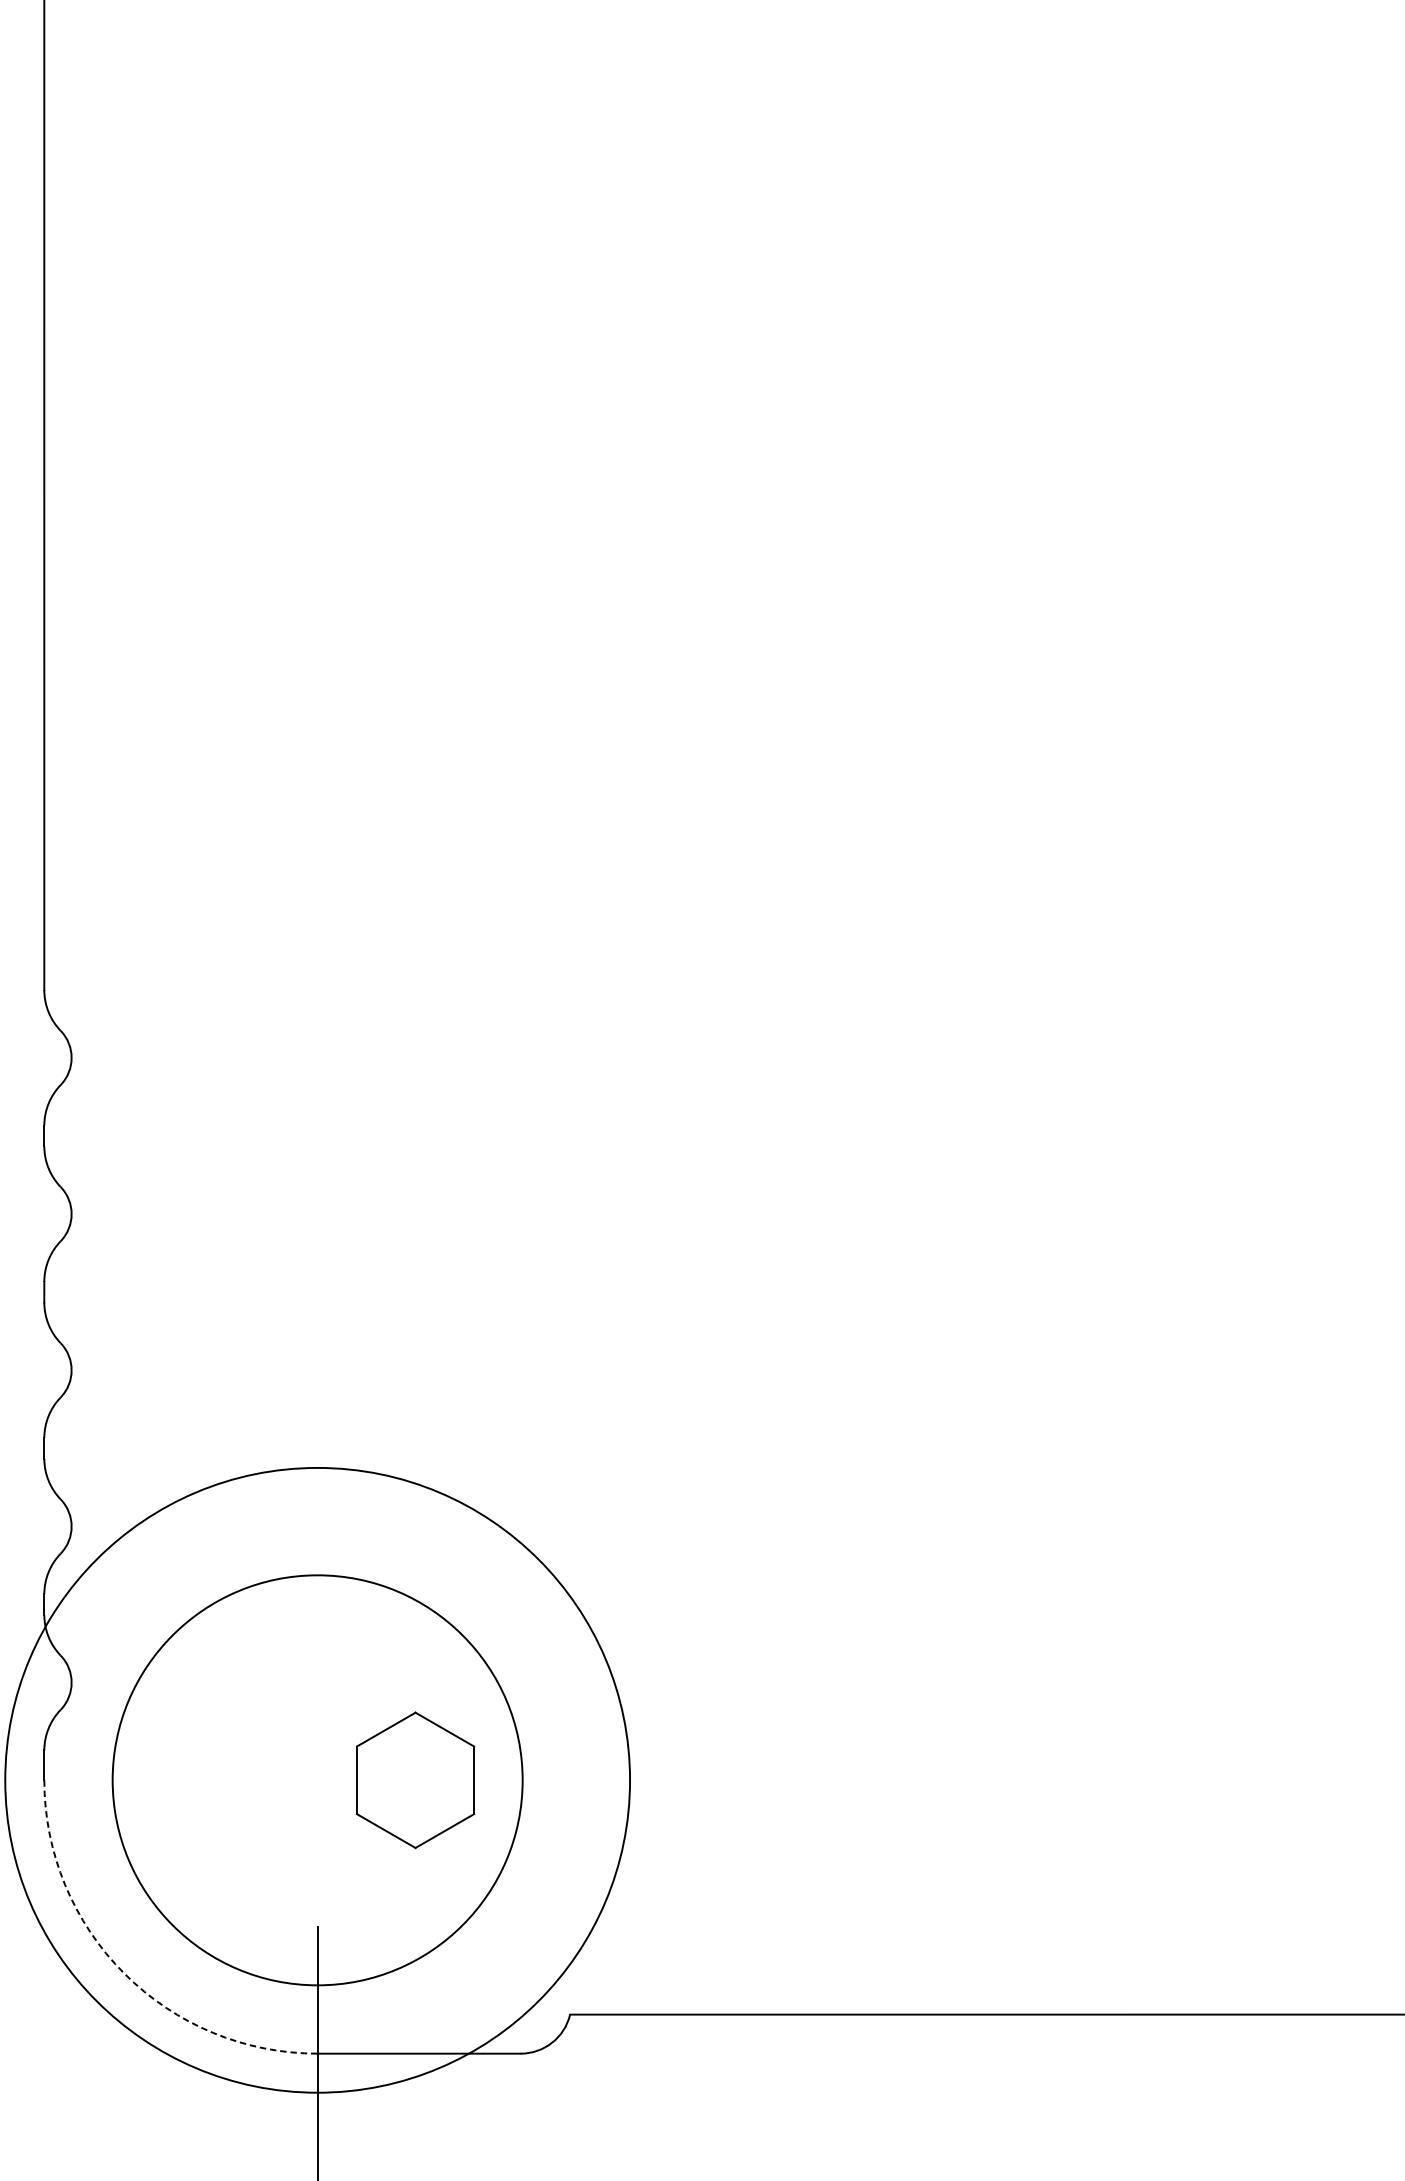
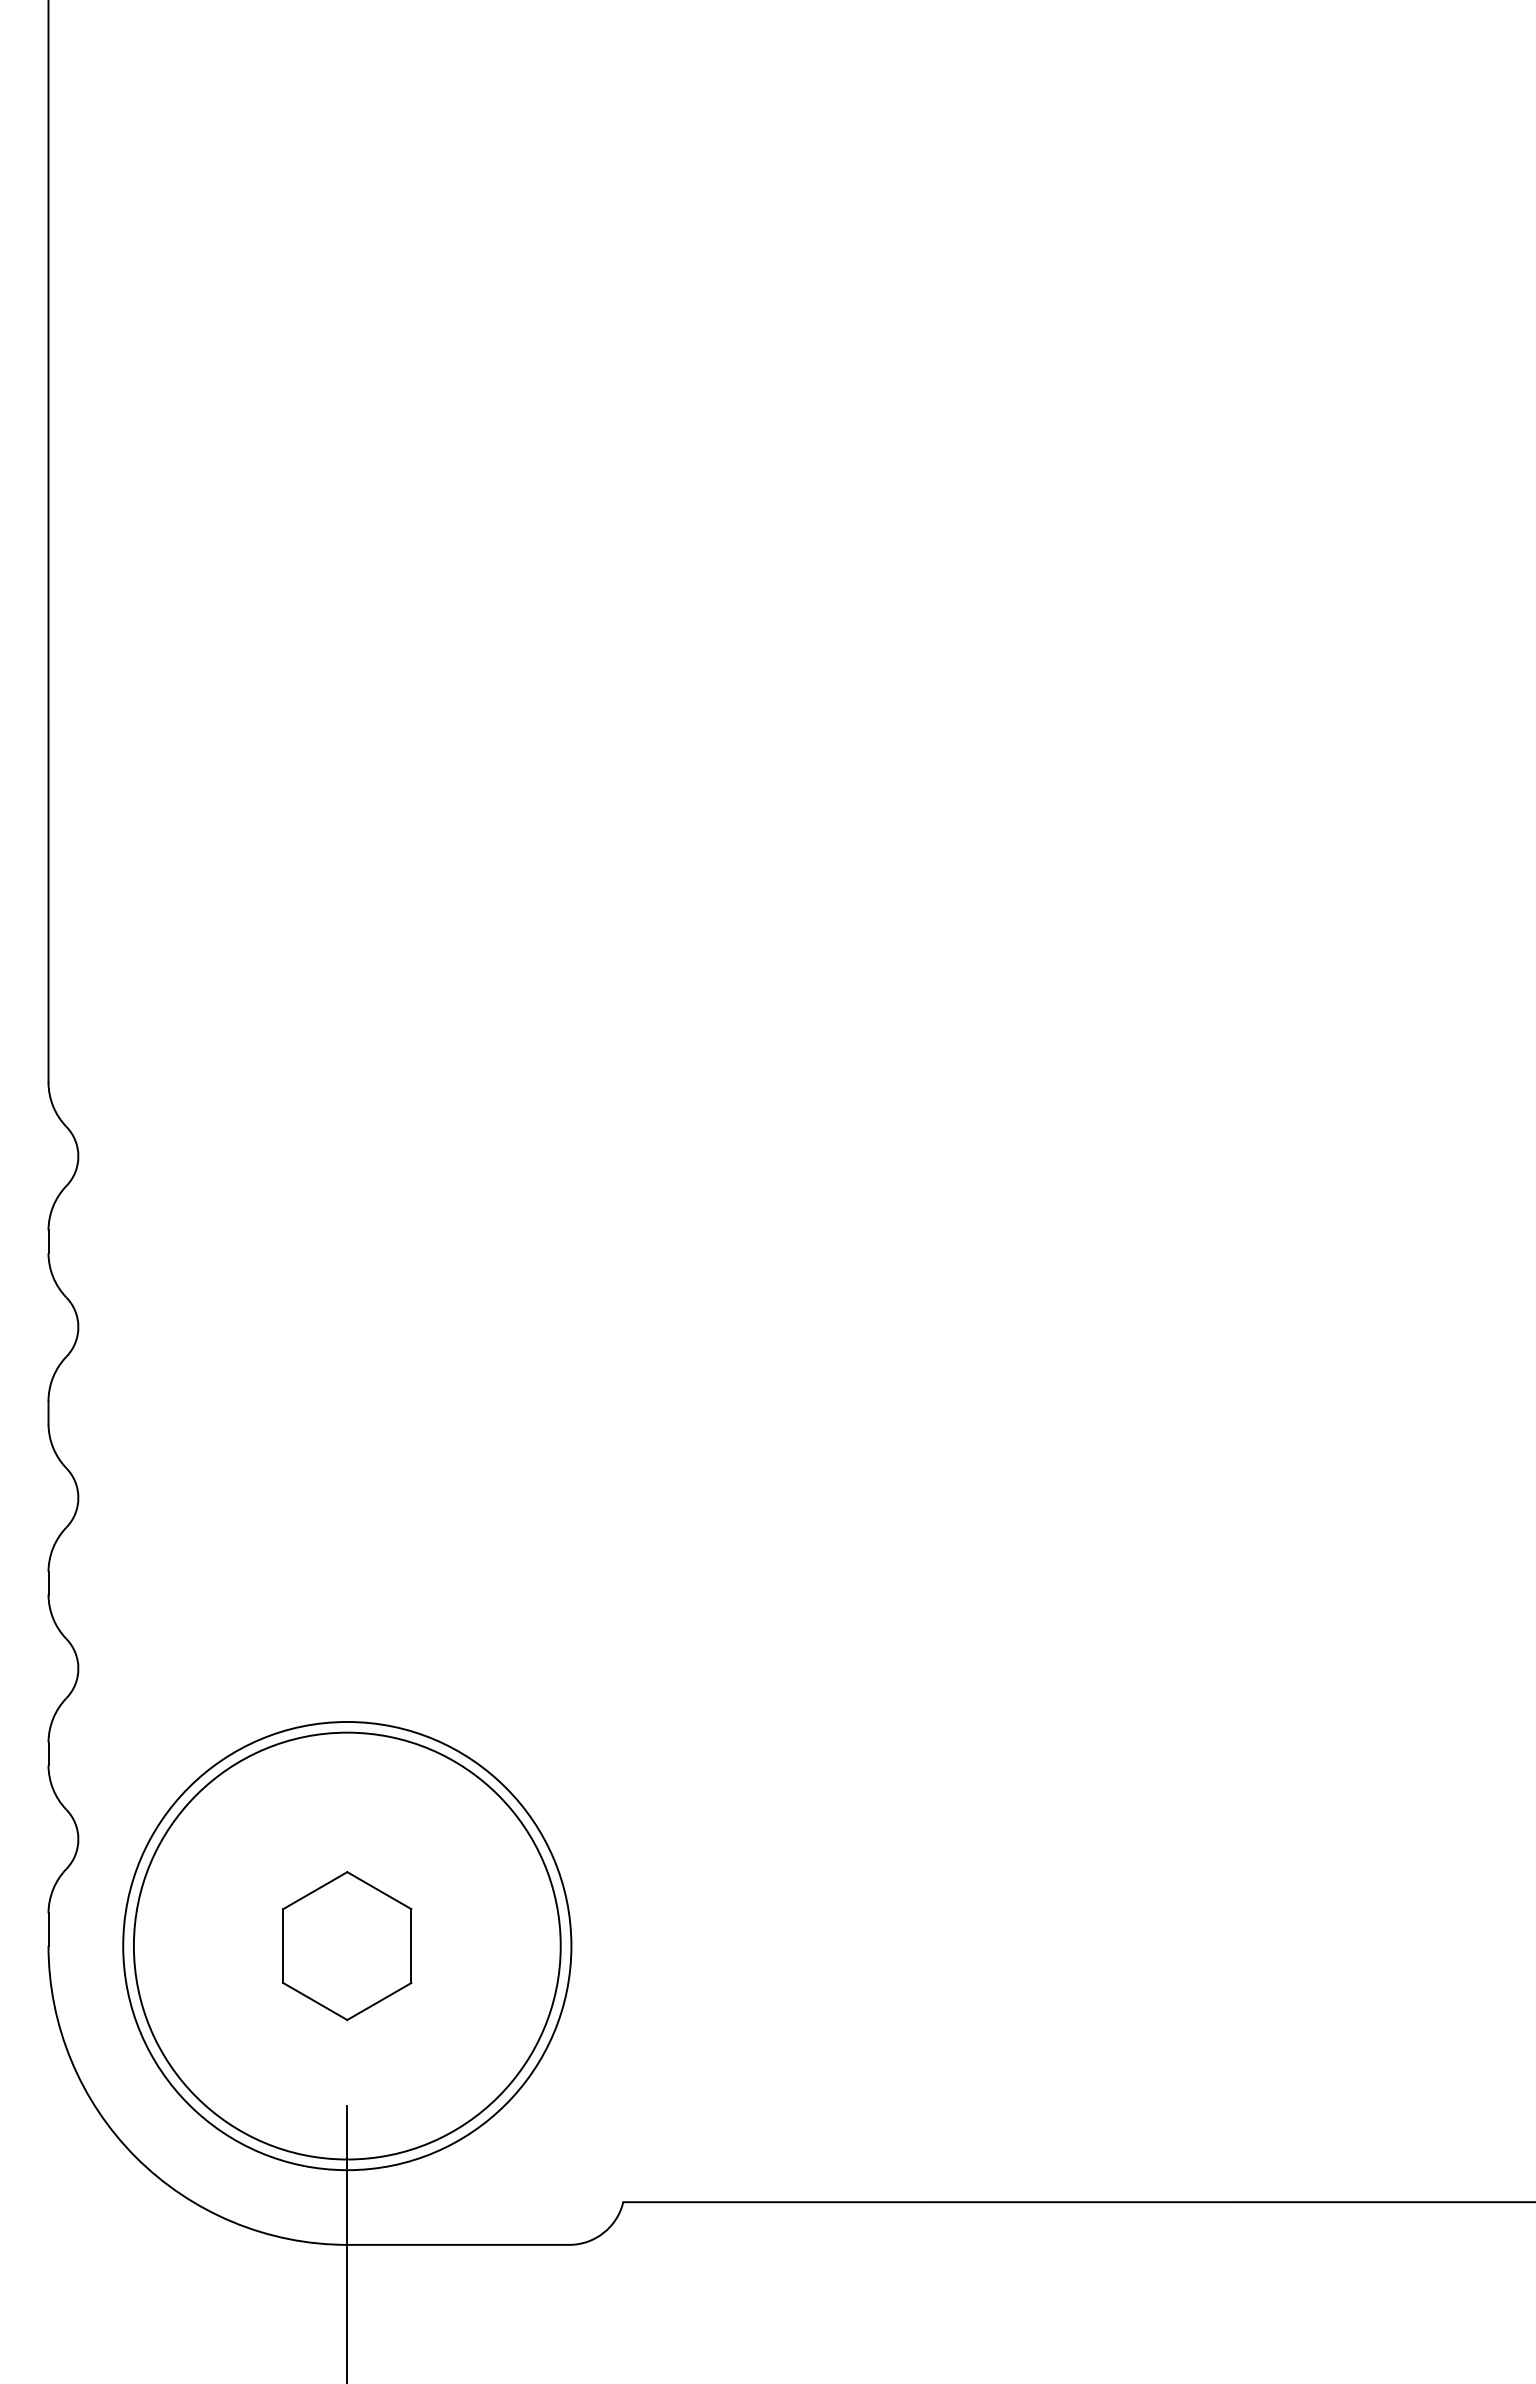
circle: (316, 1779) -> (346, 1945), size x0.62
part: (415, 1780) -> (347, 1946), moved
arc: (124, 1973) -> (136, 2157), dashed -> solid

